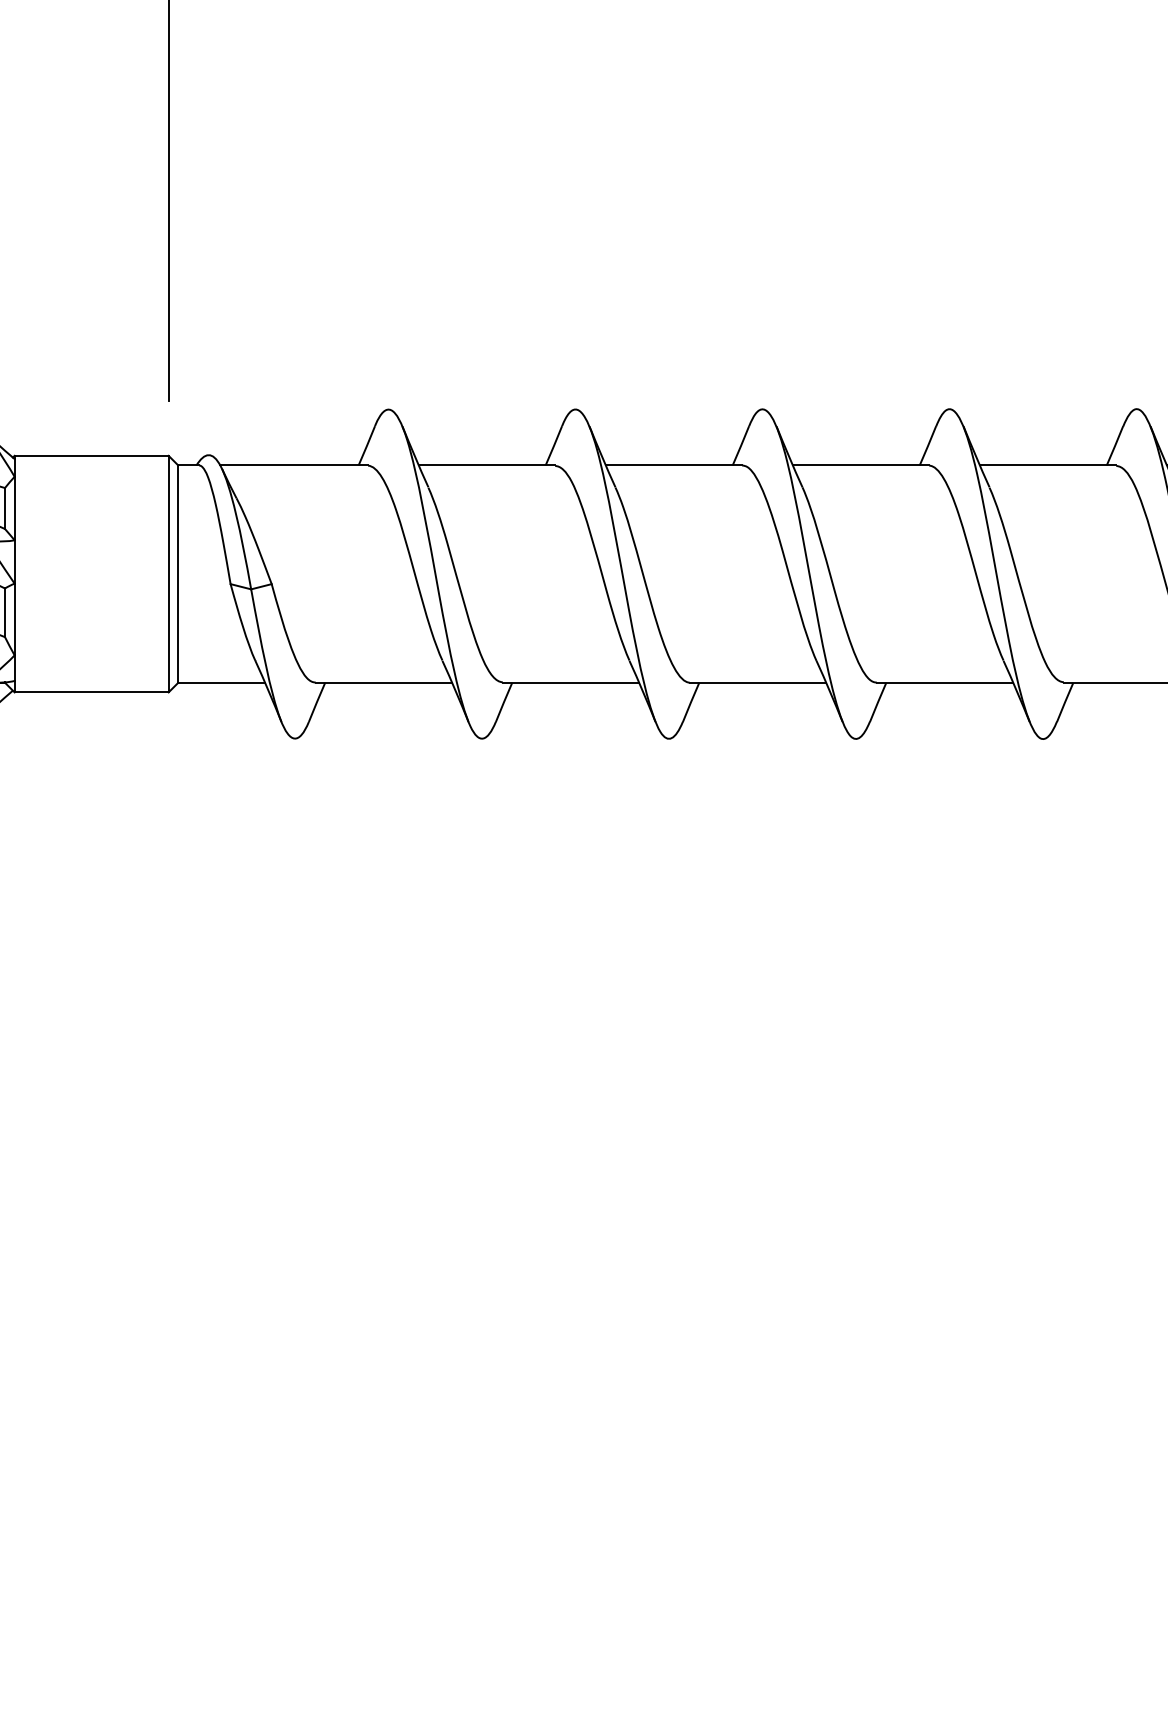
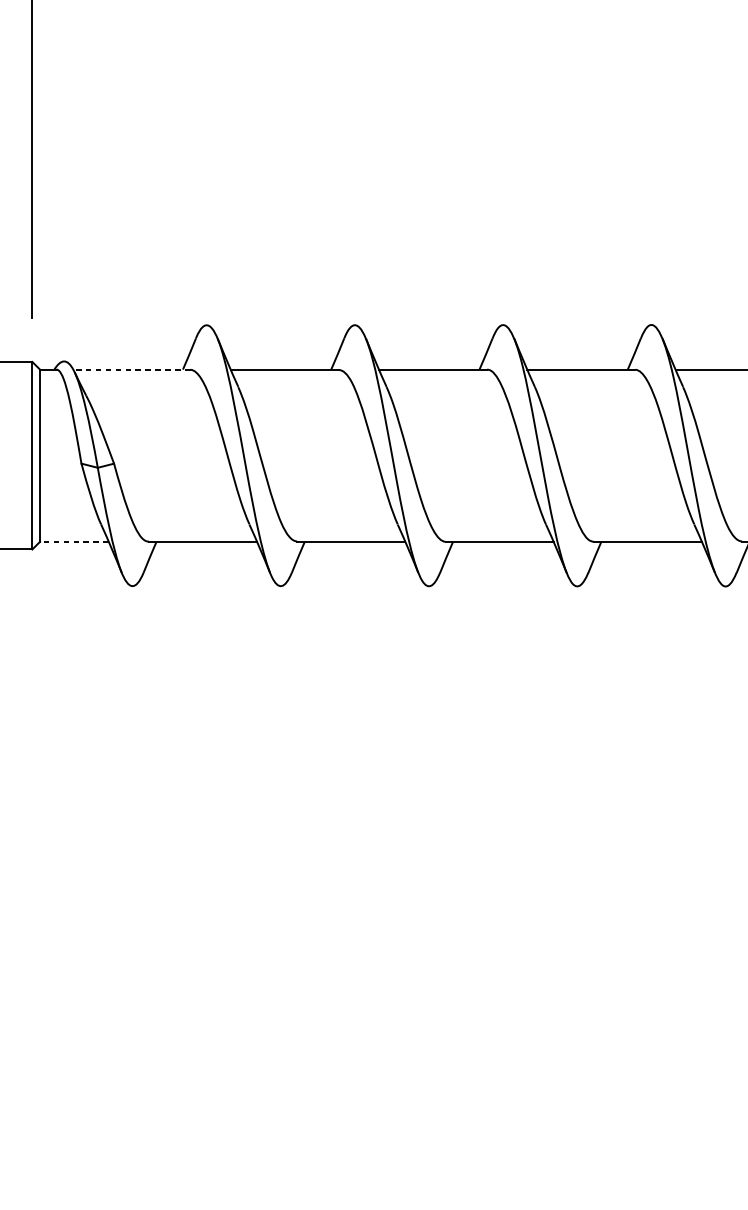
line: (294, 465) -> (132, 369), solid -> dashed
line: (221, 682) -> (74, 541), solid -> dashed

